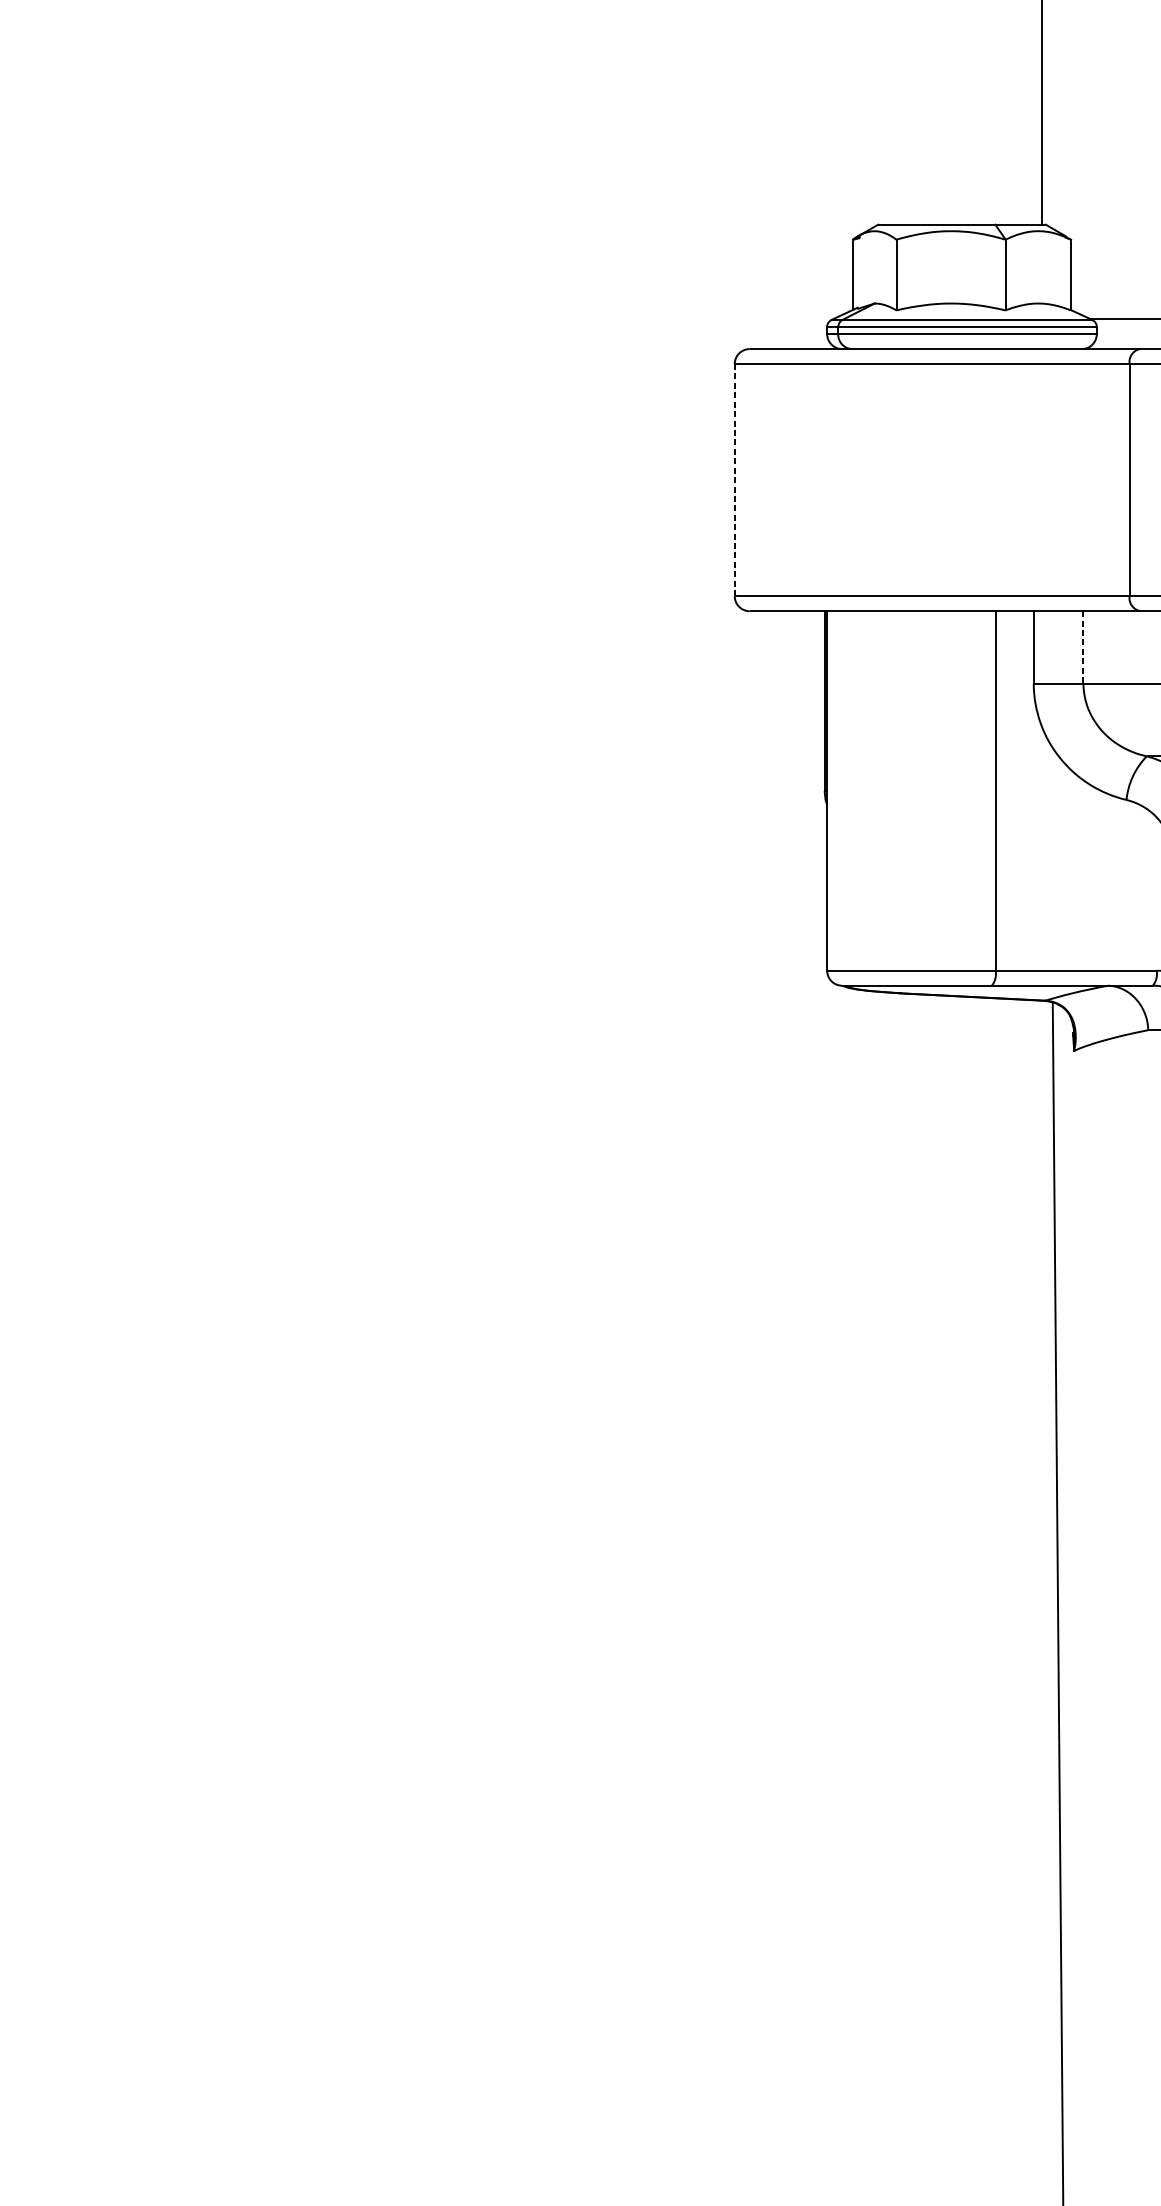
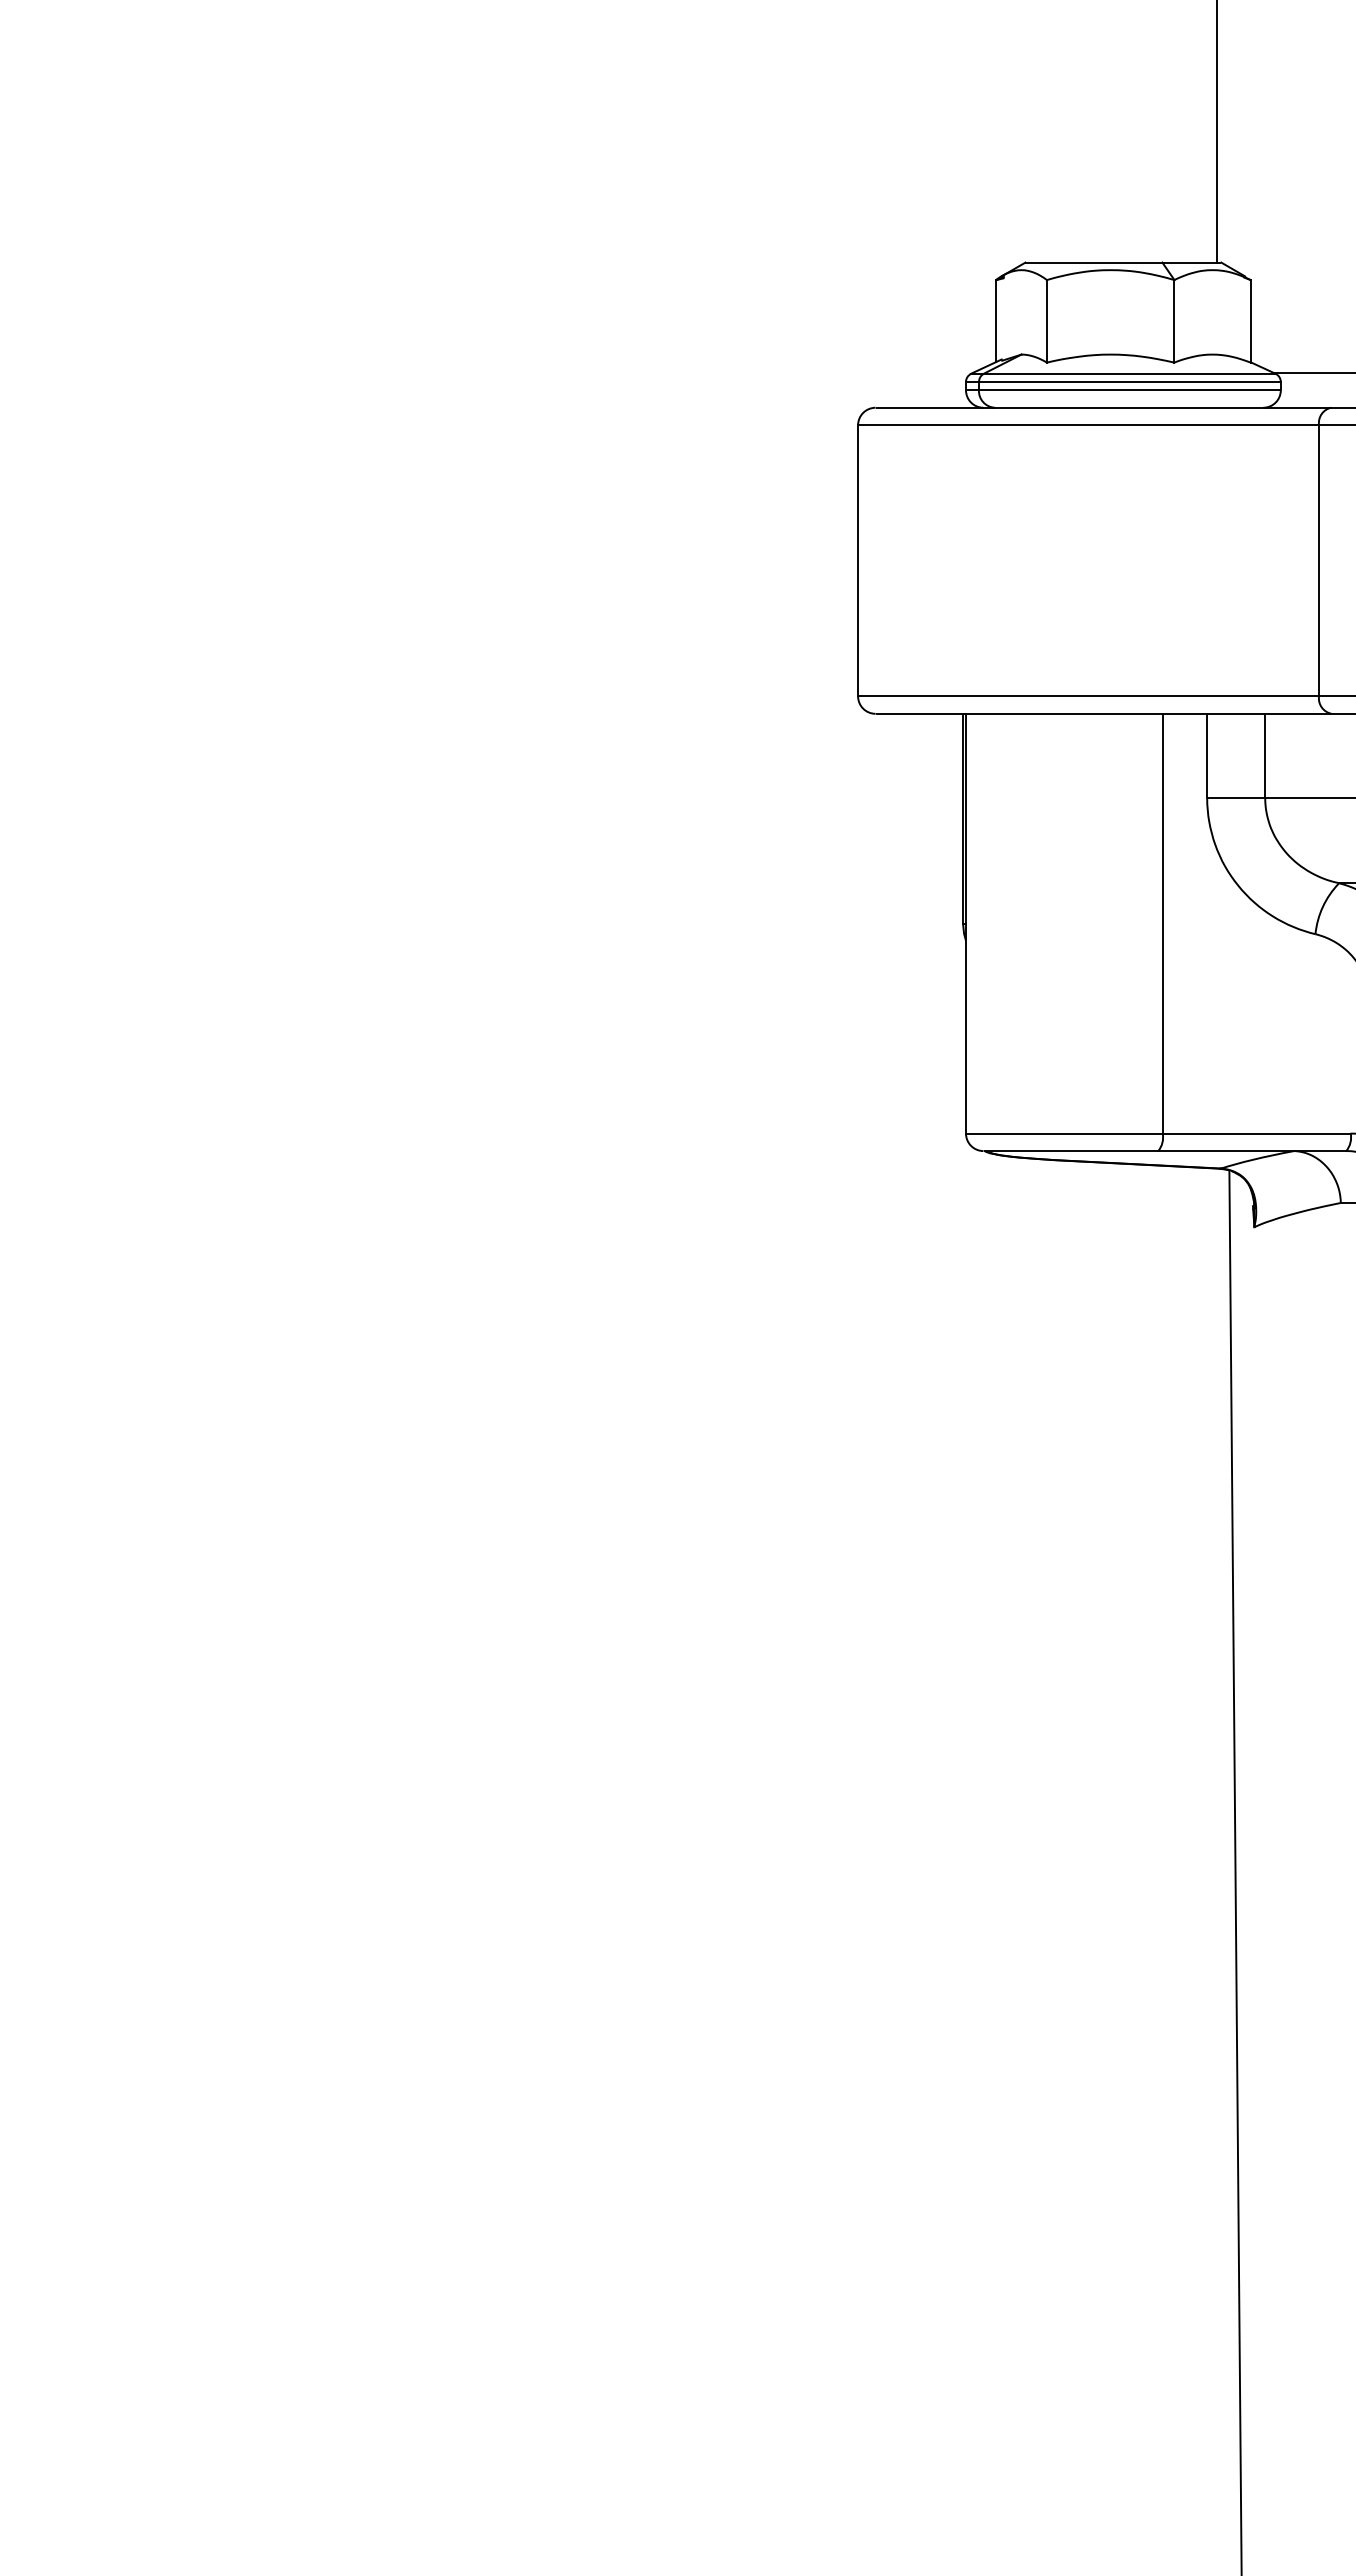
line: (735, 479) -> (858, 560), dashed -> solid
line: (1083, 647) -> (1265, 756), dashed -> solid

